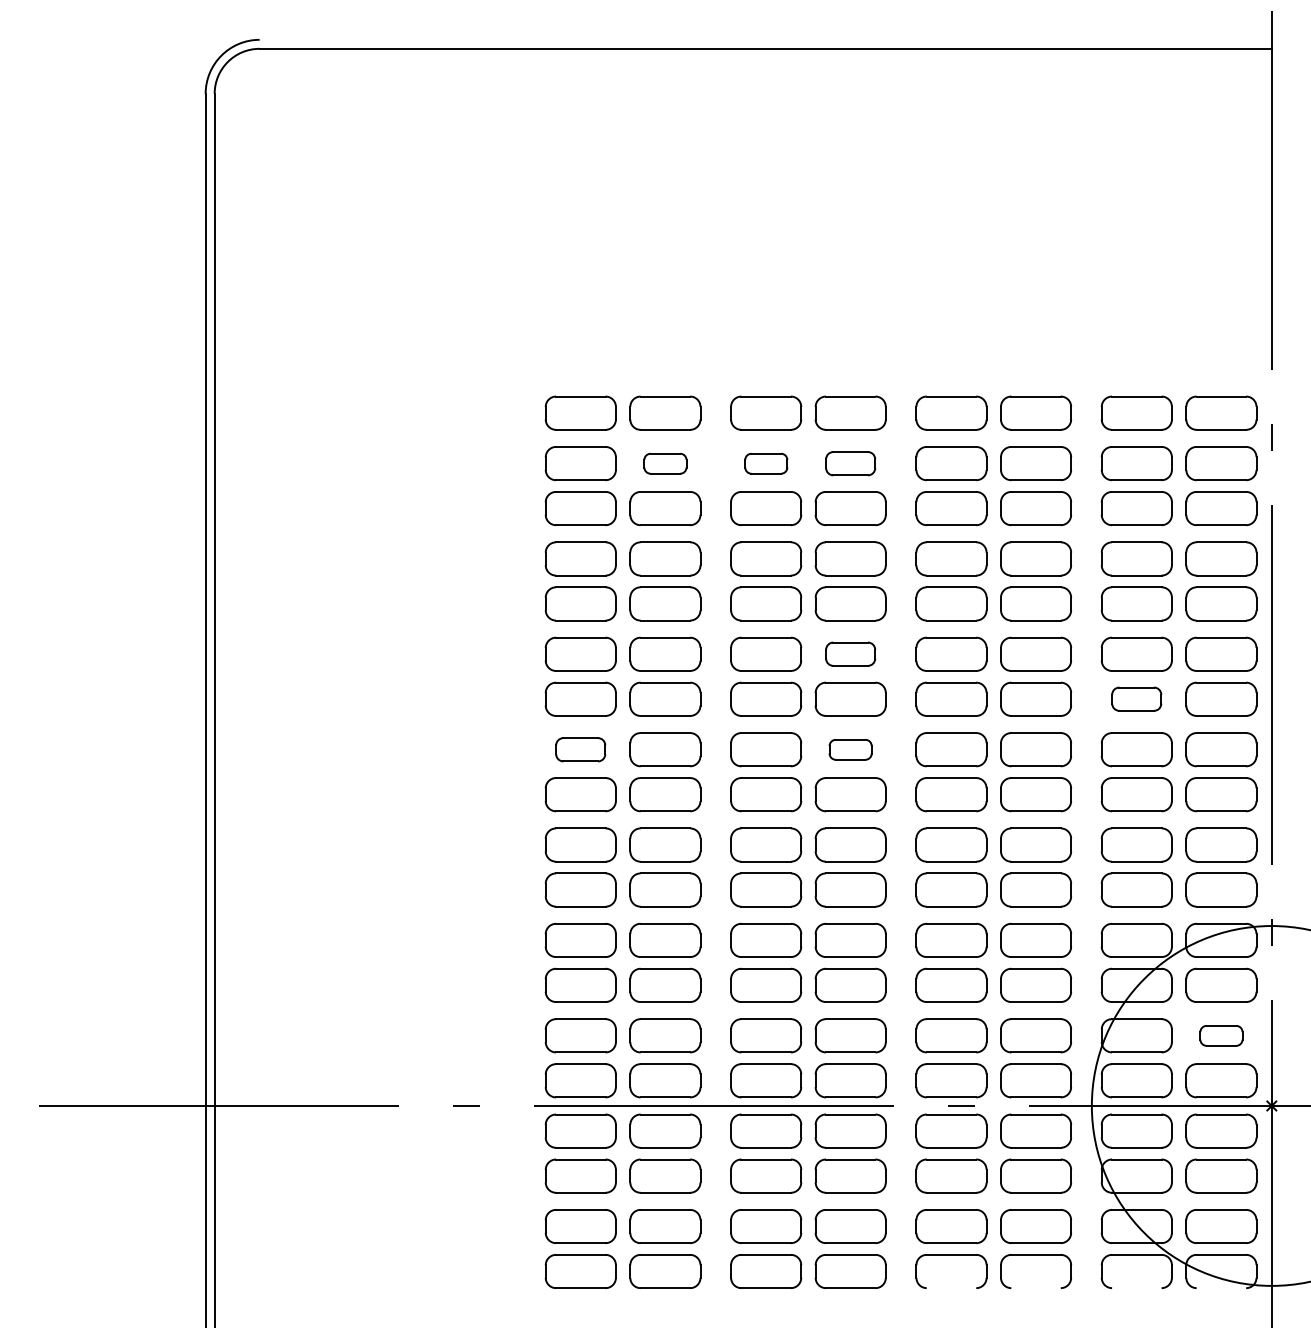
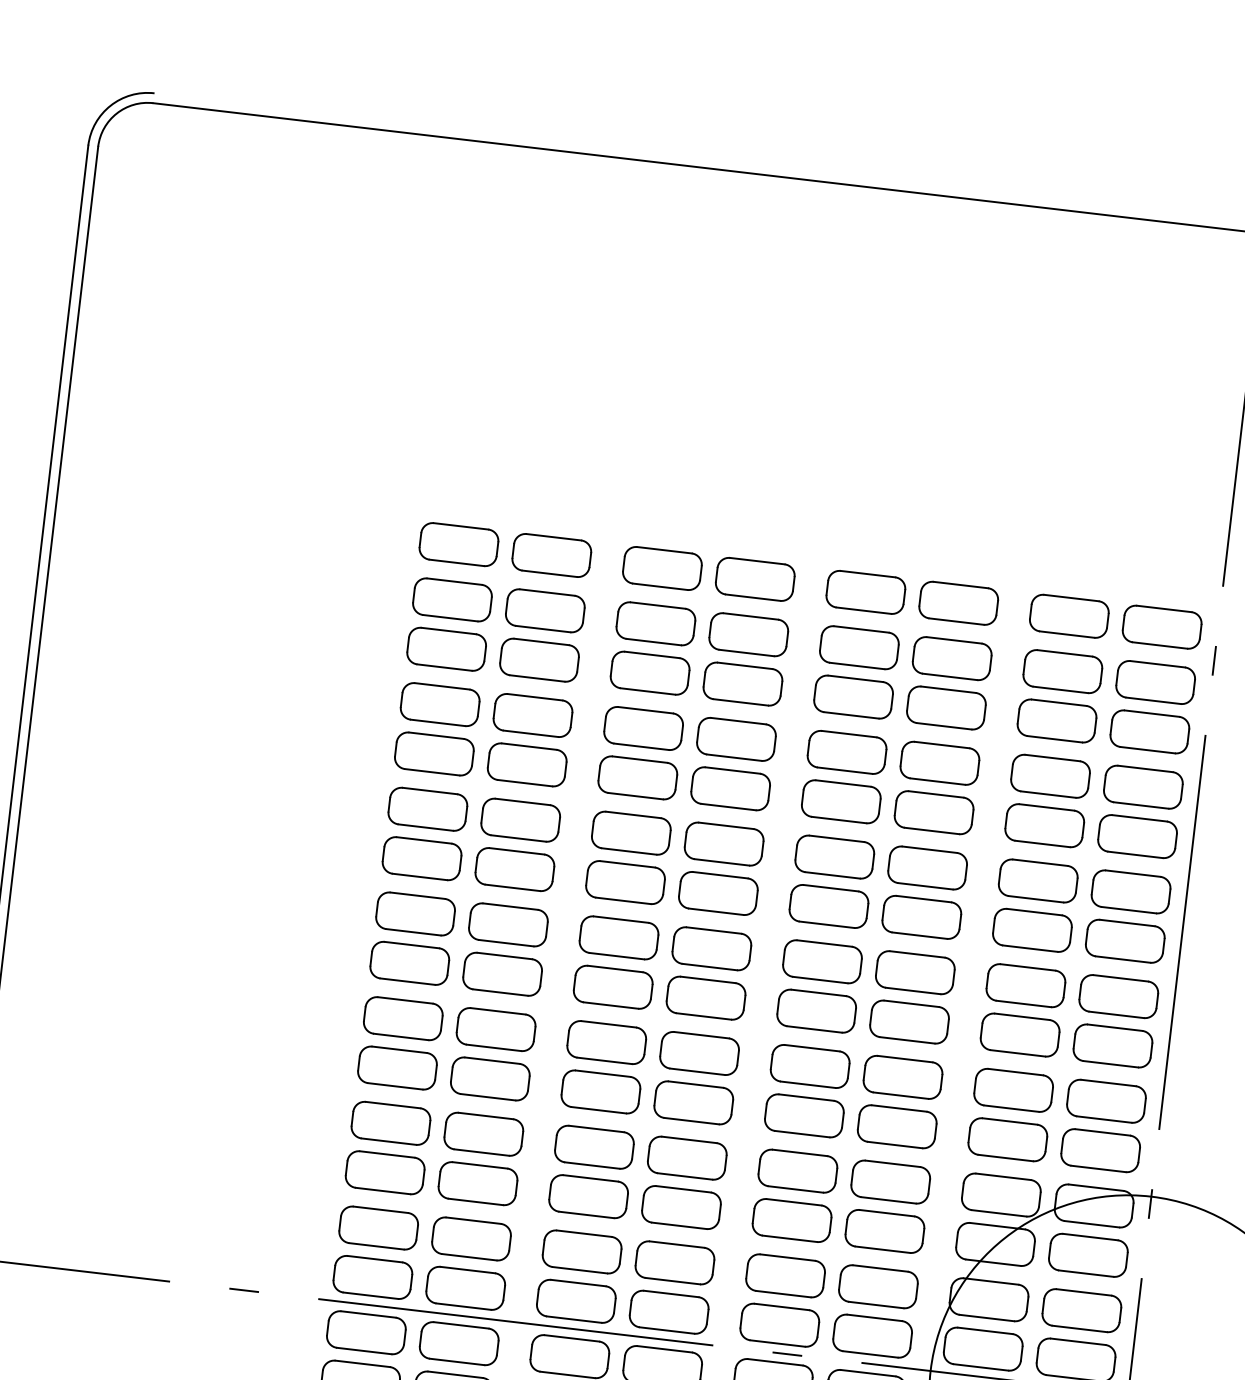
part: (665, 463) -> (545, 610), size x1.67
part: (766, 463) -> (656, 623), size x1.67
part: (850, 463) -> (748, 634), size x1.43
part: (850, 653) -> (724, 843), size x1.43
part: (1136, 698) -> (1032, 929), size x1.43
part: (580, 749) -> (415, 913), size x1.43
part: (850, 749) -> (711, 948), size x1.67
part: (1221, 1035) -> (1082, 1310), size x1.67

